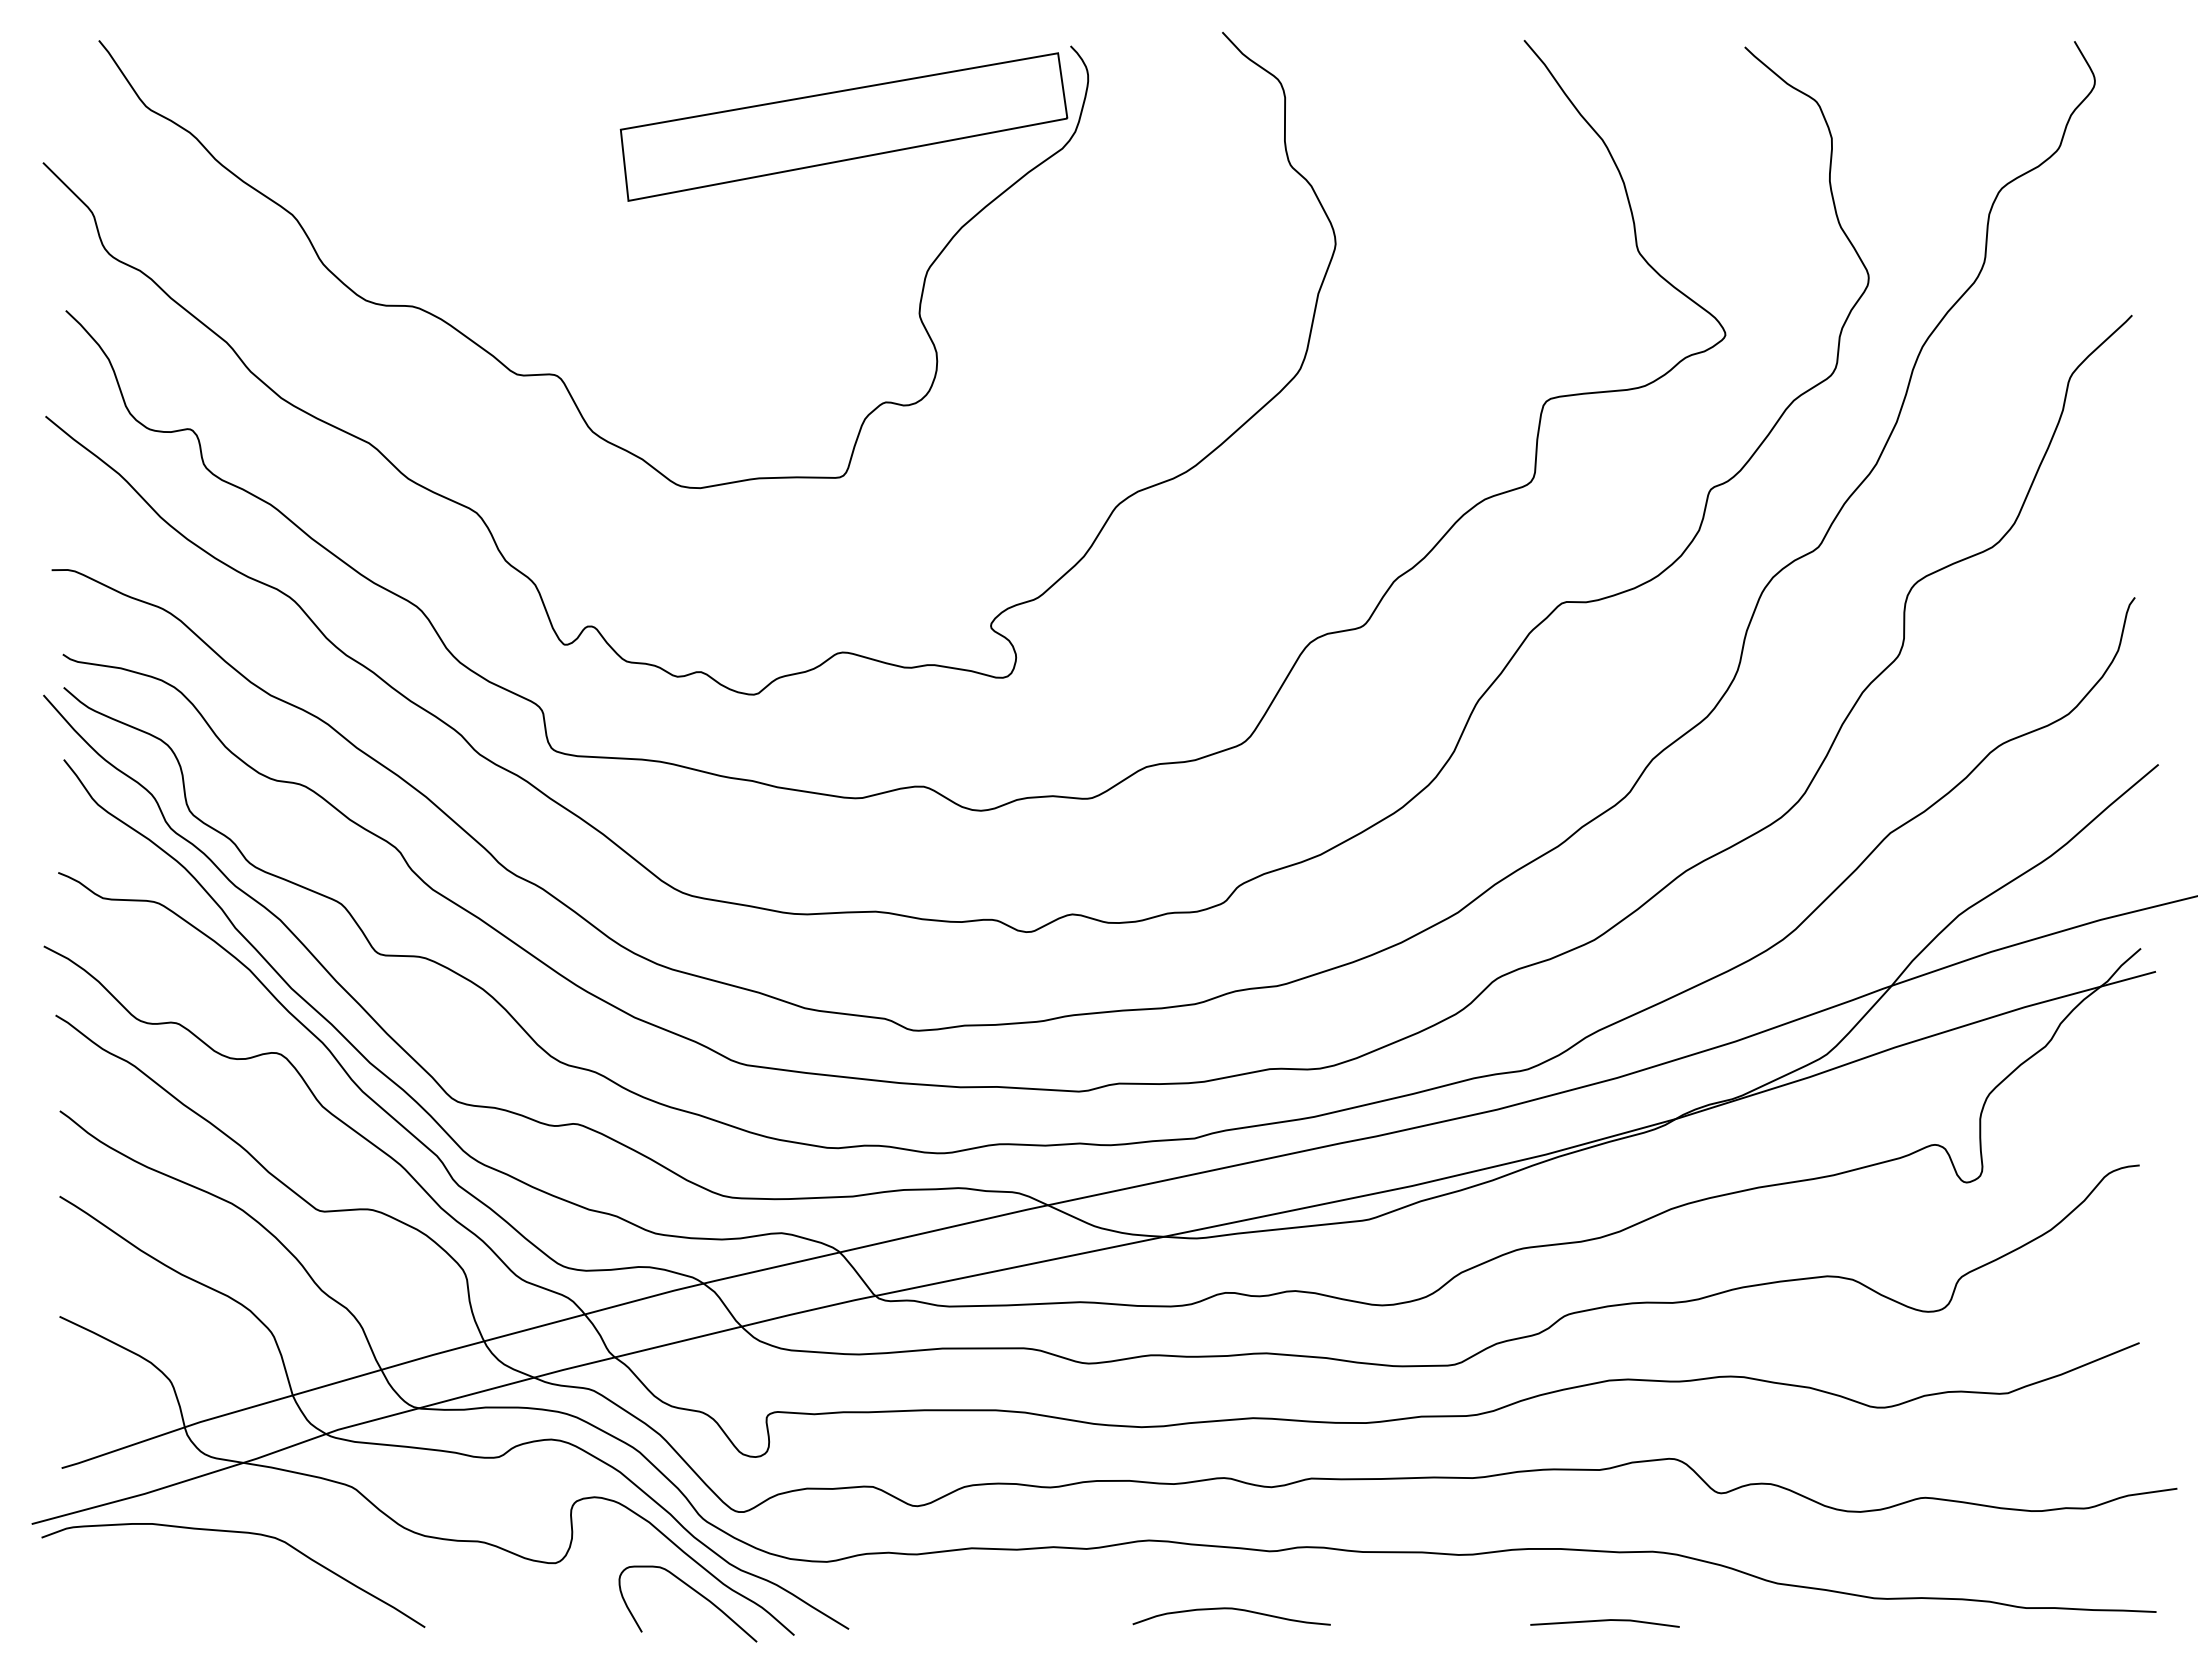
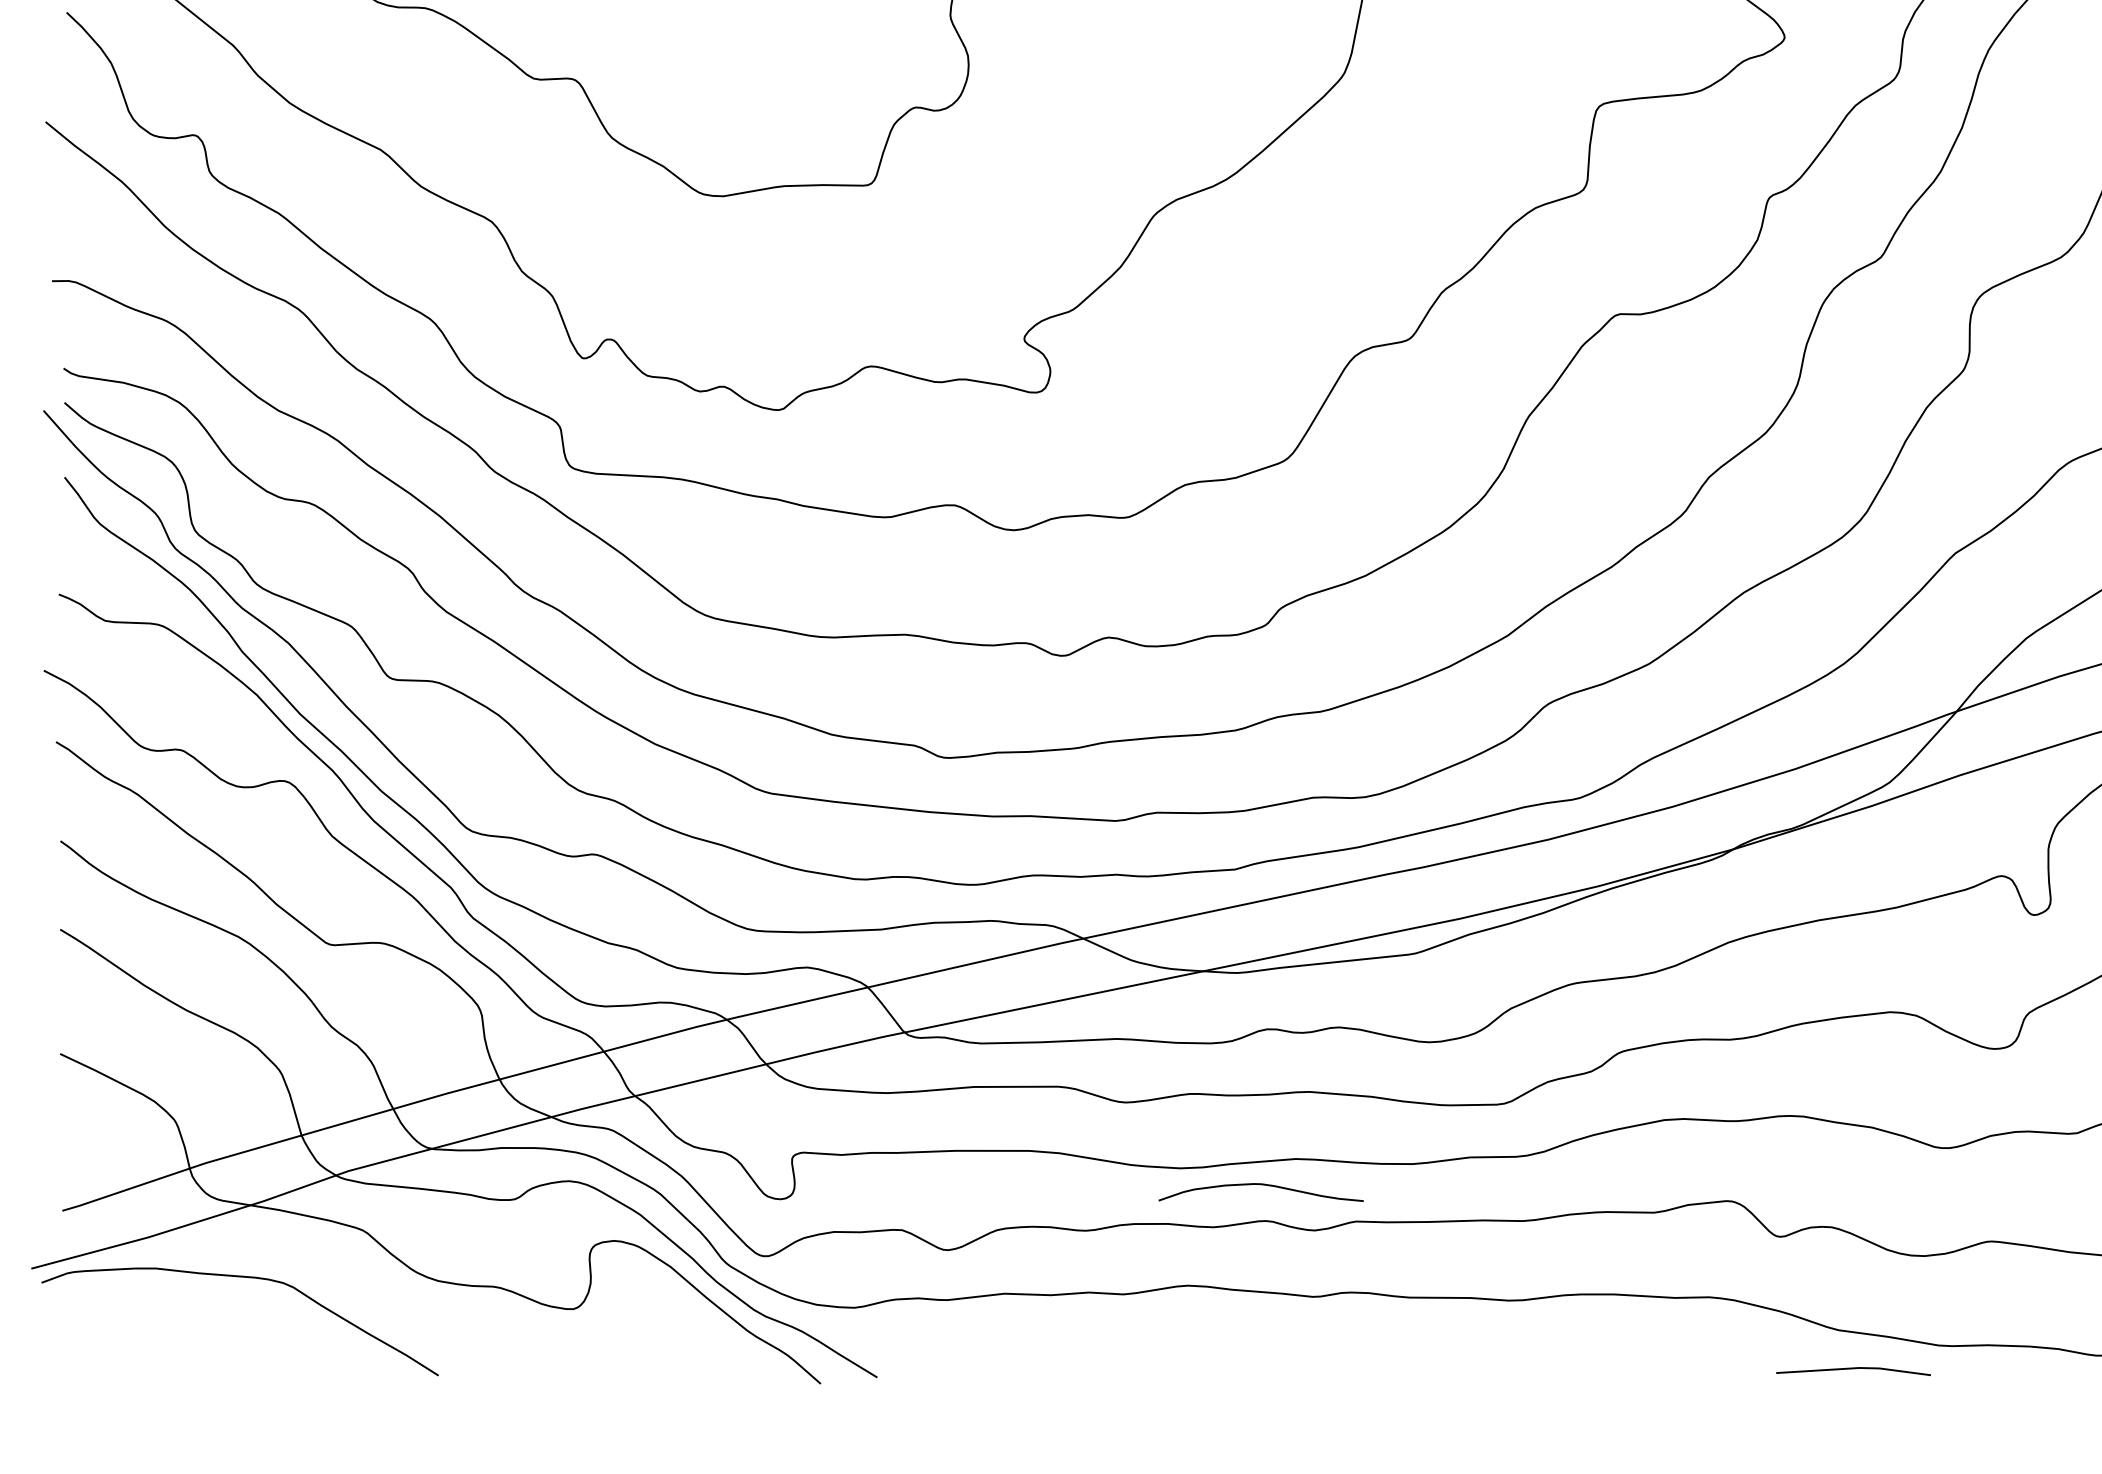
curve: (695, 1592) -> (718, 1339), removed
curve: (1231, 1609) -> (1260, 1185), moved
line: (1604, 1621) -> (1853, 1369), moved

